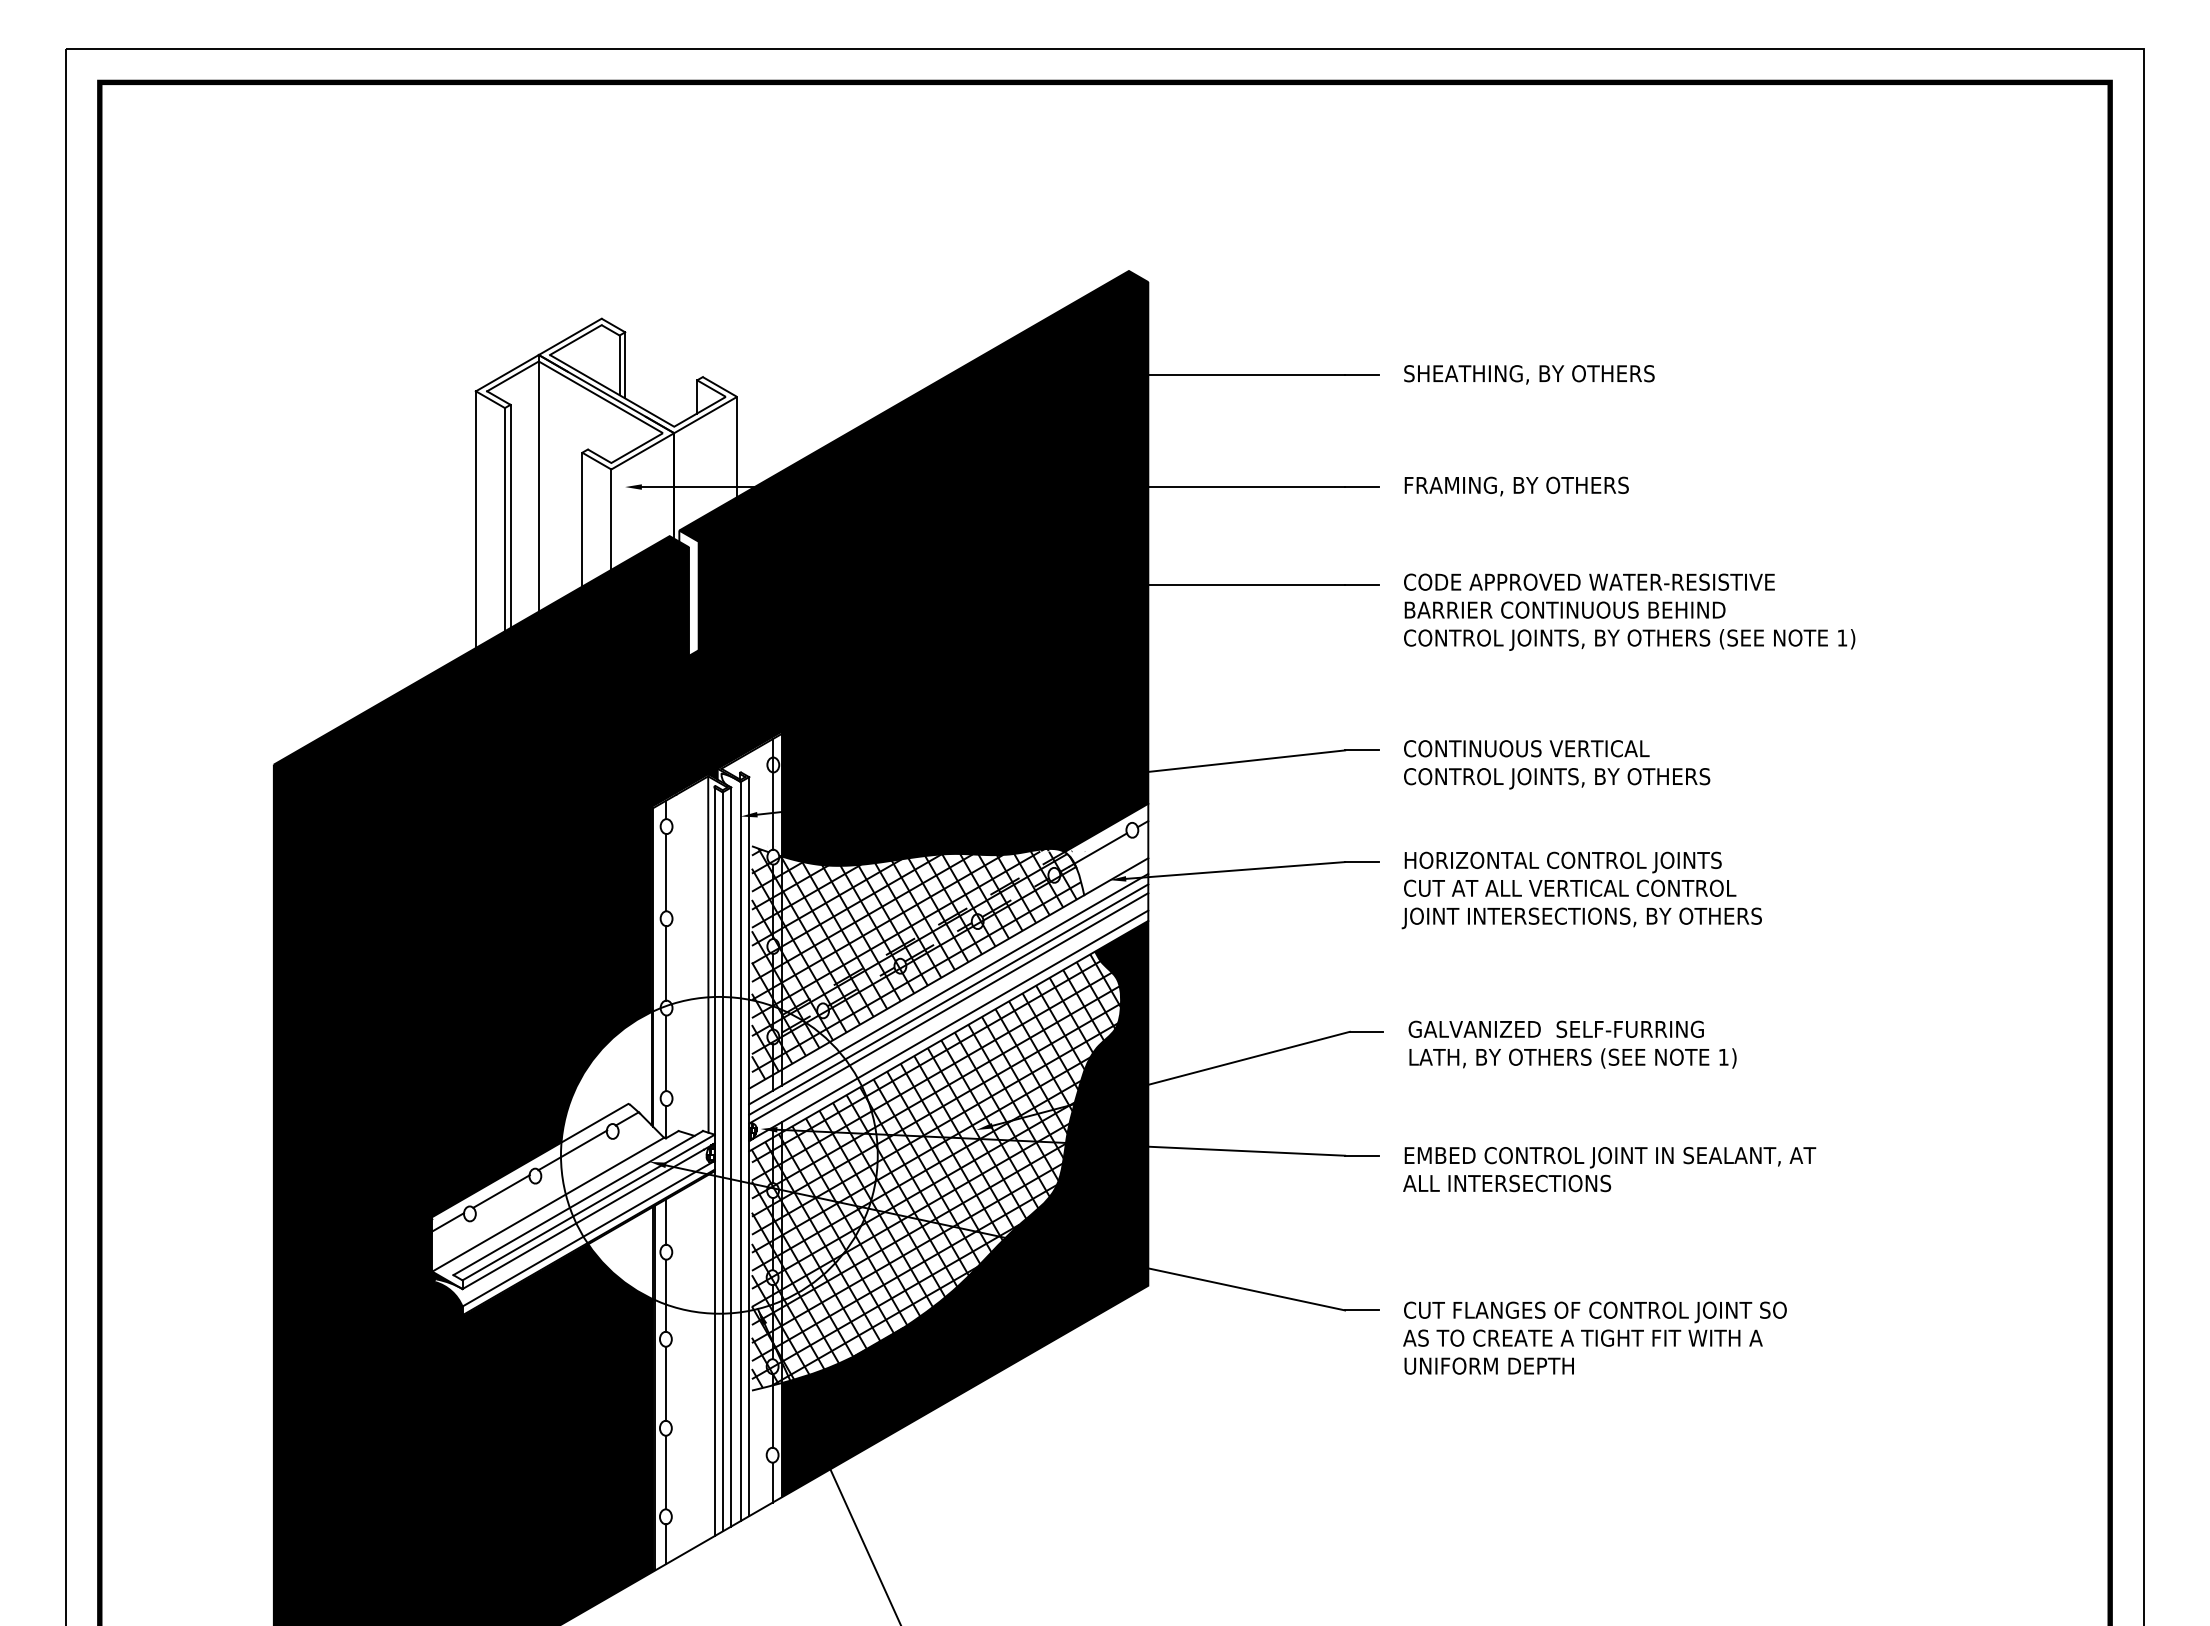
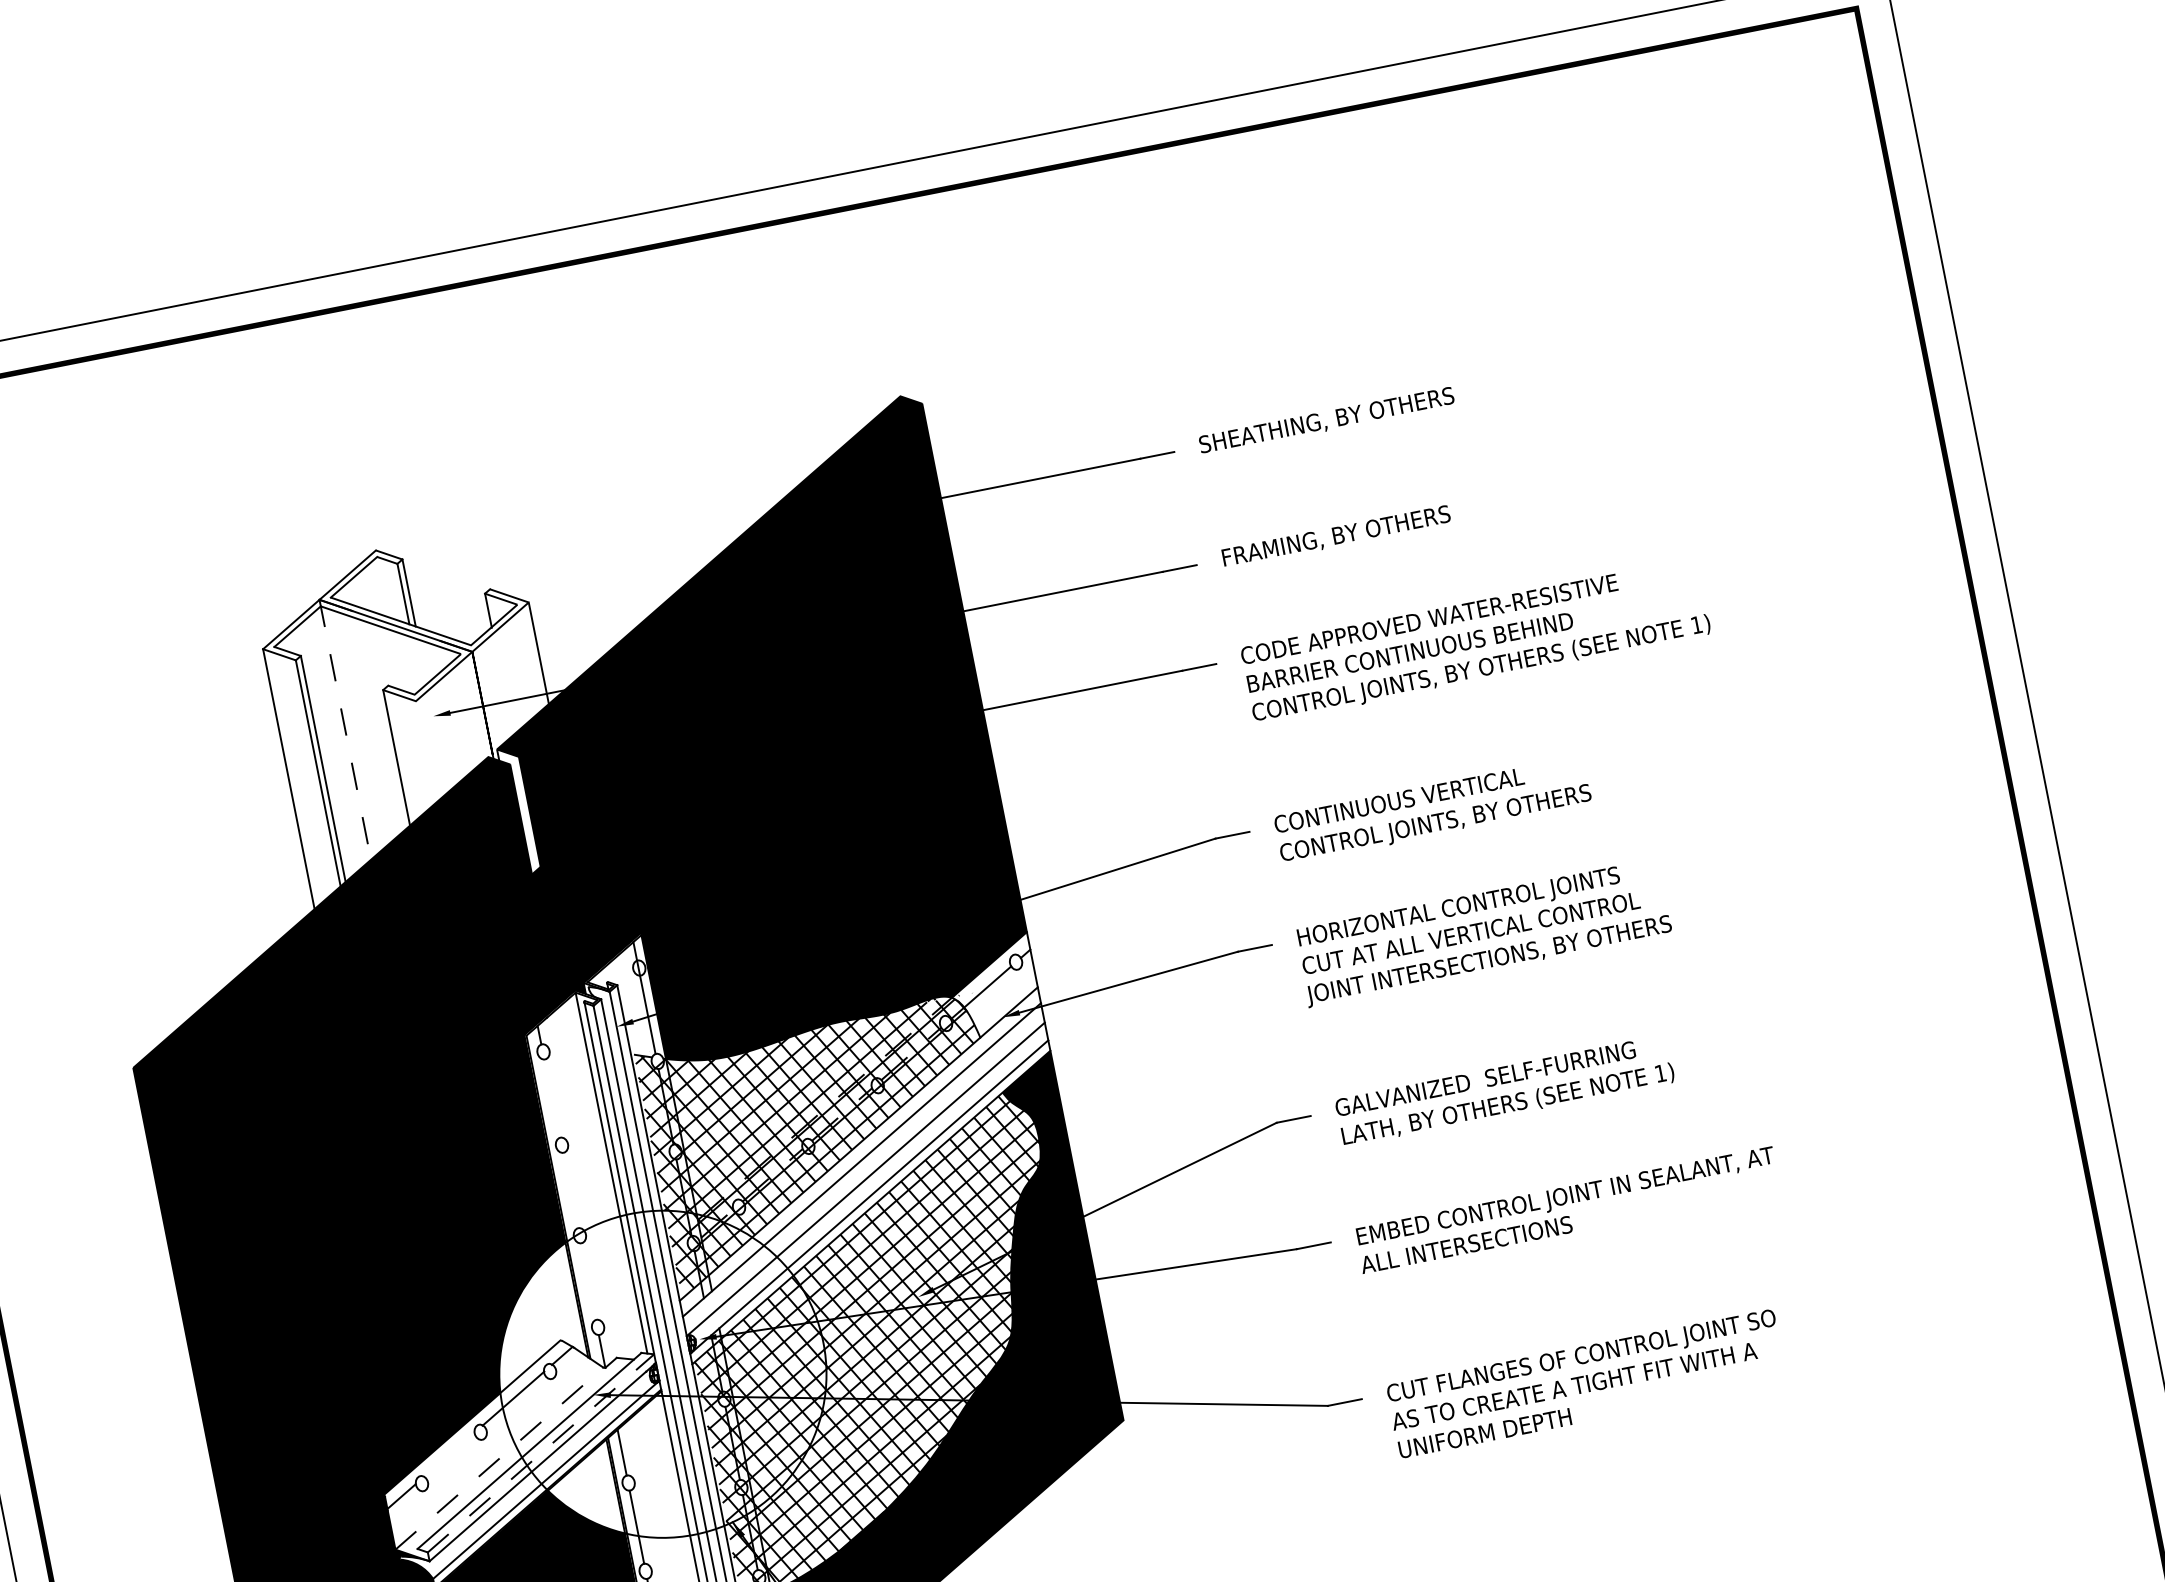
line: (538, 483) -> (344, 730), solid -> dashed
line: (611, 519) -> (426, 751), removed
line: (665, 872) -> (551, 1098), removed
line: (665, 963) -> (569, 1190), removed
line: (948, 999) -> (863, 1170), removed
line: (665, 1053) -> (587, 1281), removed
line: (501, 1191) -> (449, 1454), removed
line: (548, 1204) -> (499, 1458), solid -> dashed
line: (588, 1207) -> (540, 1453), solid -> dashed

